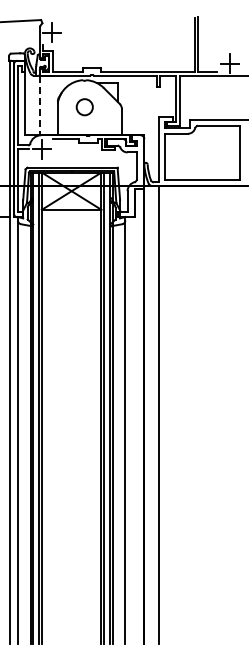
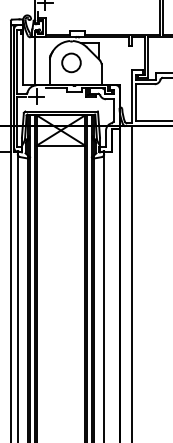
line: (39, 105) -> (35, 61), dashed -> solid
circle: (84, 106) -> (71, 62), size x1.43

